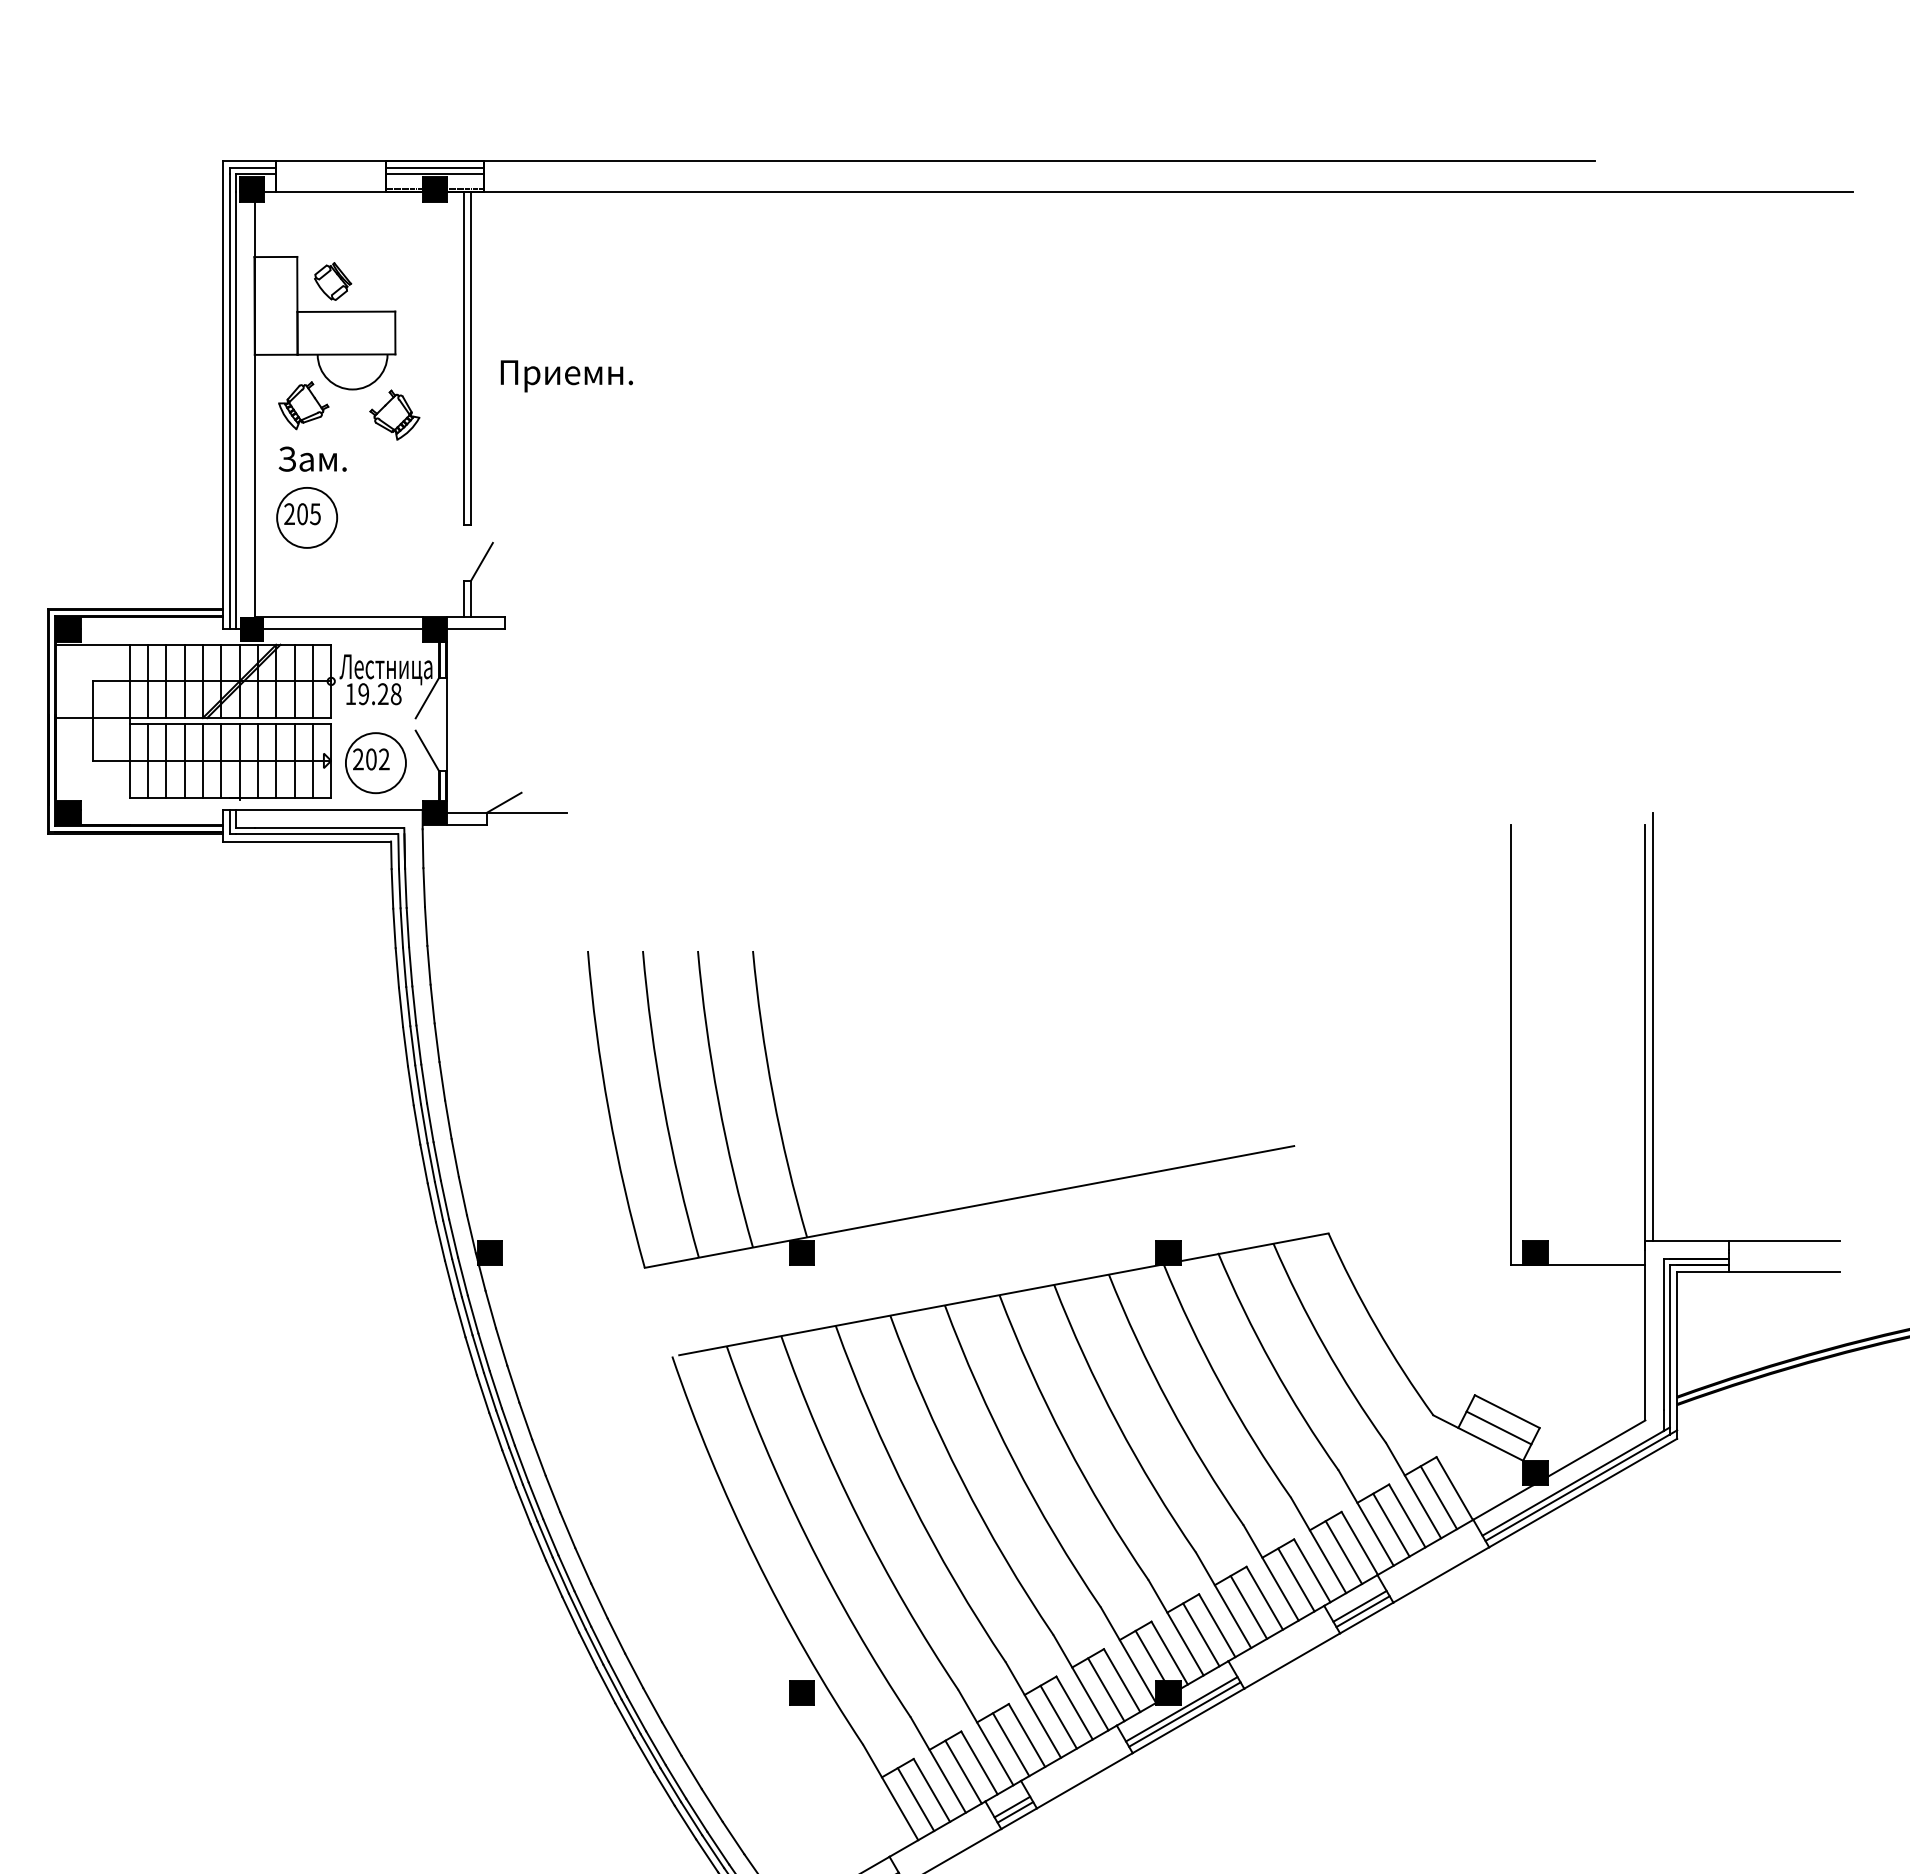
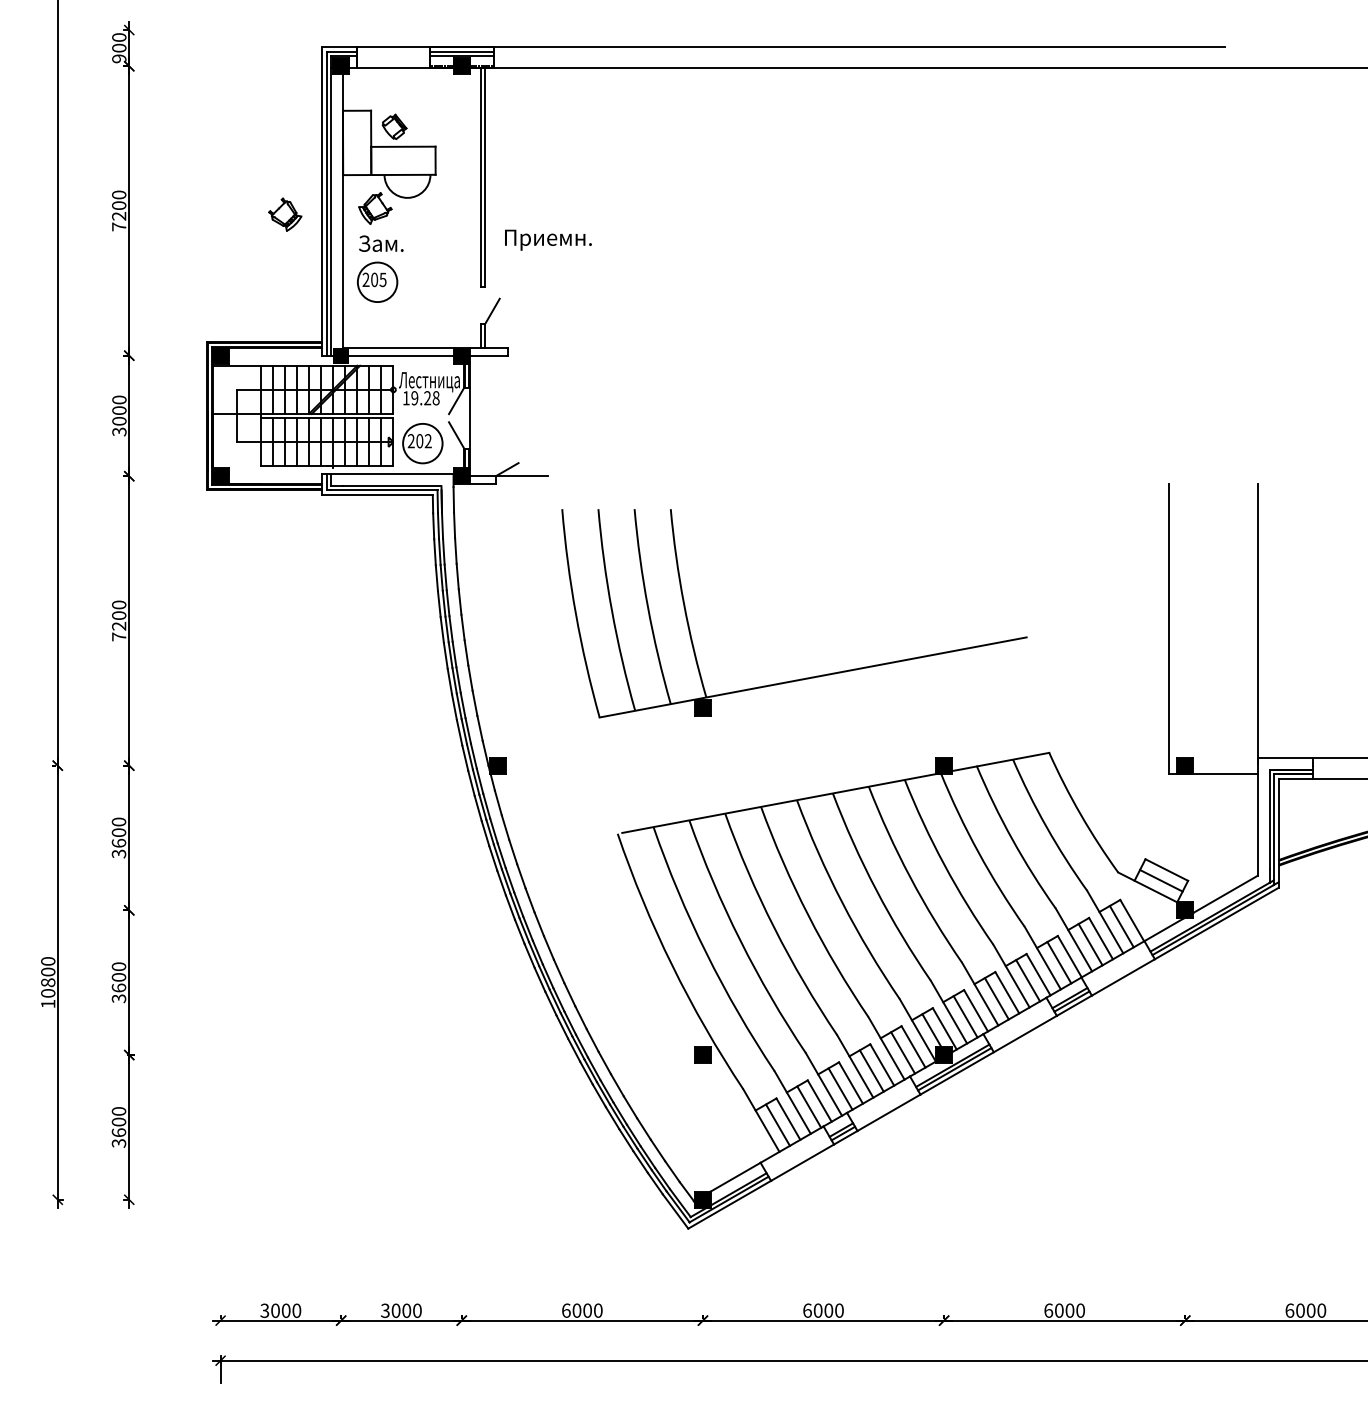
text: (567, 375) -> (548, 239), moved
part: (395, 414) -> (285, 214), moved
line: (1652, 1026) -> (1262, 616), removed
part: (959, 1207) -> (806, 677), moved

